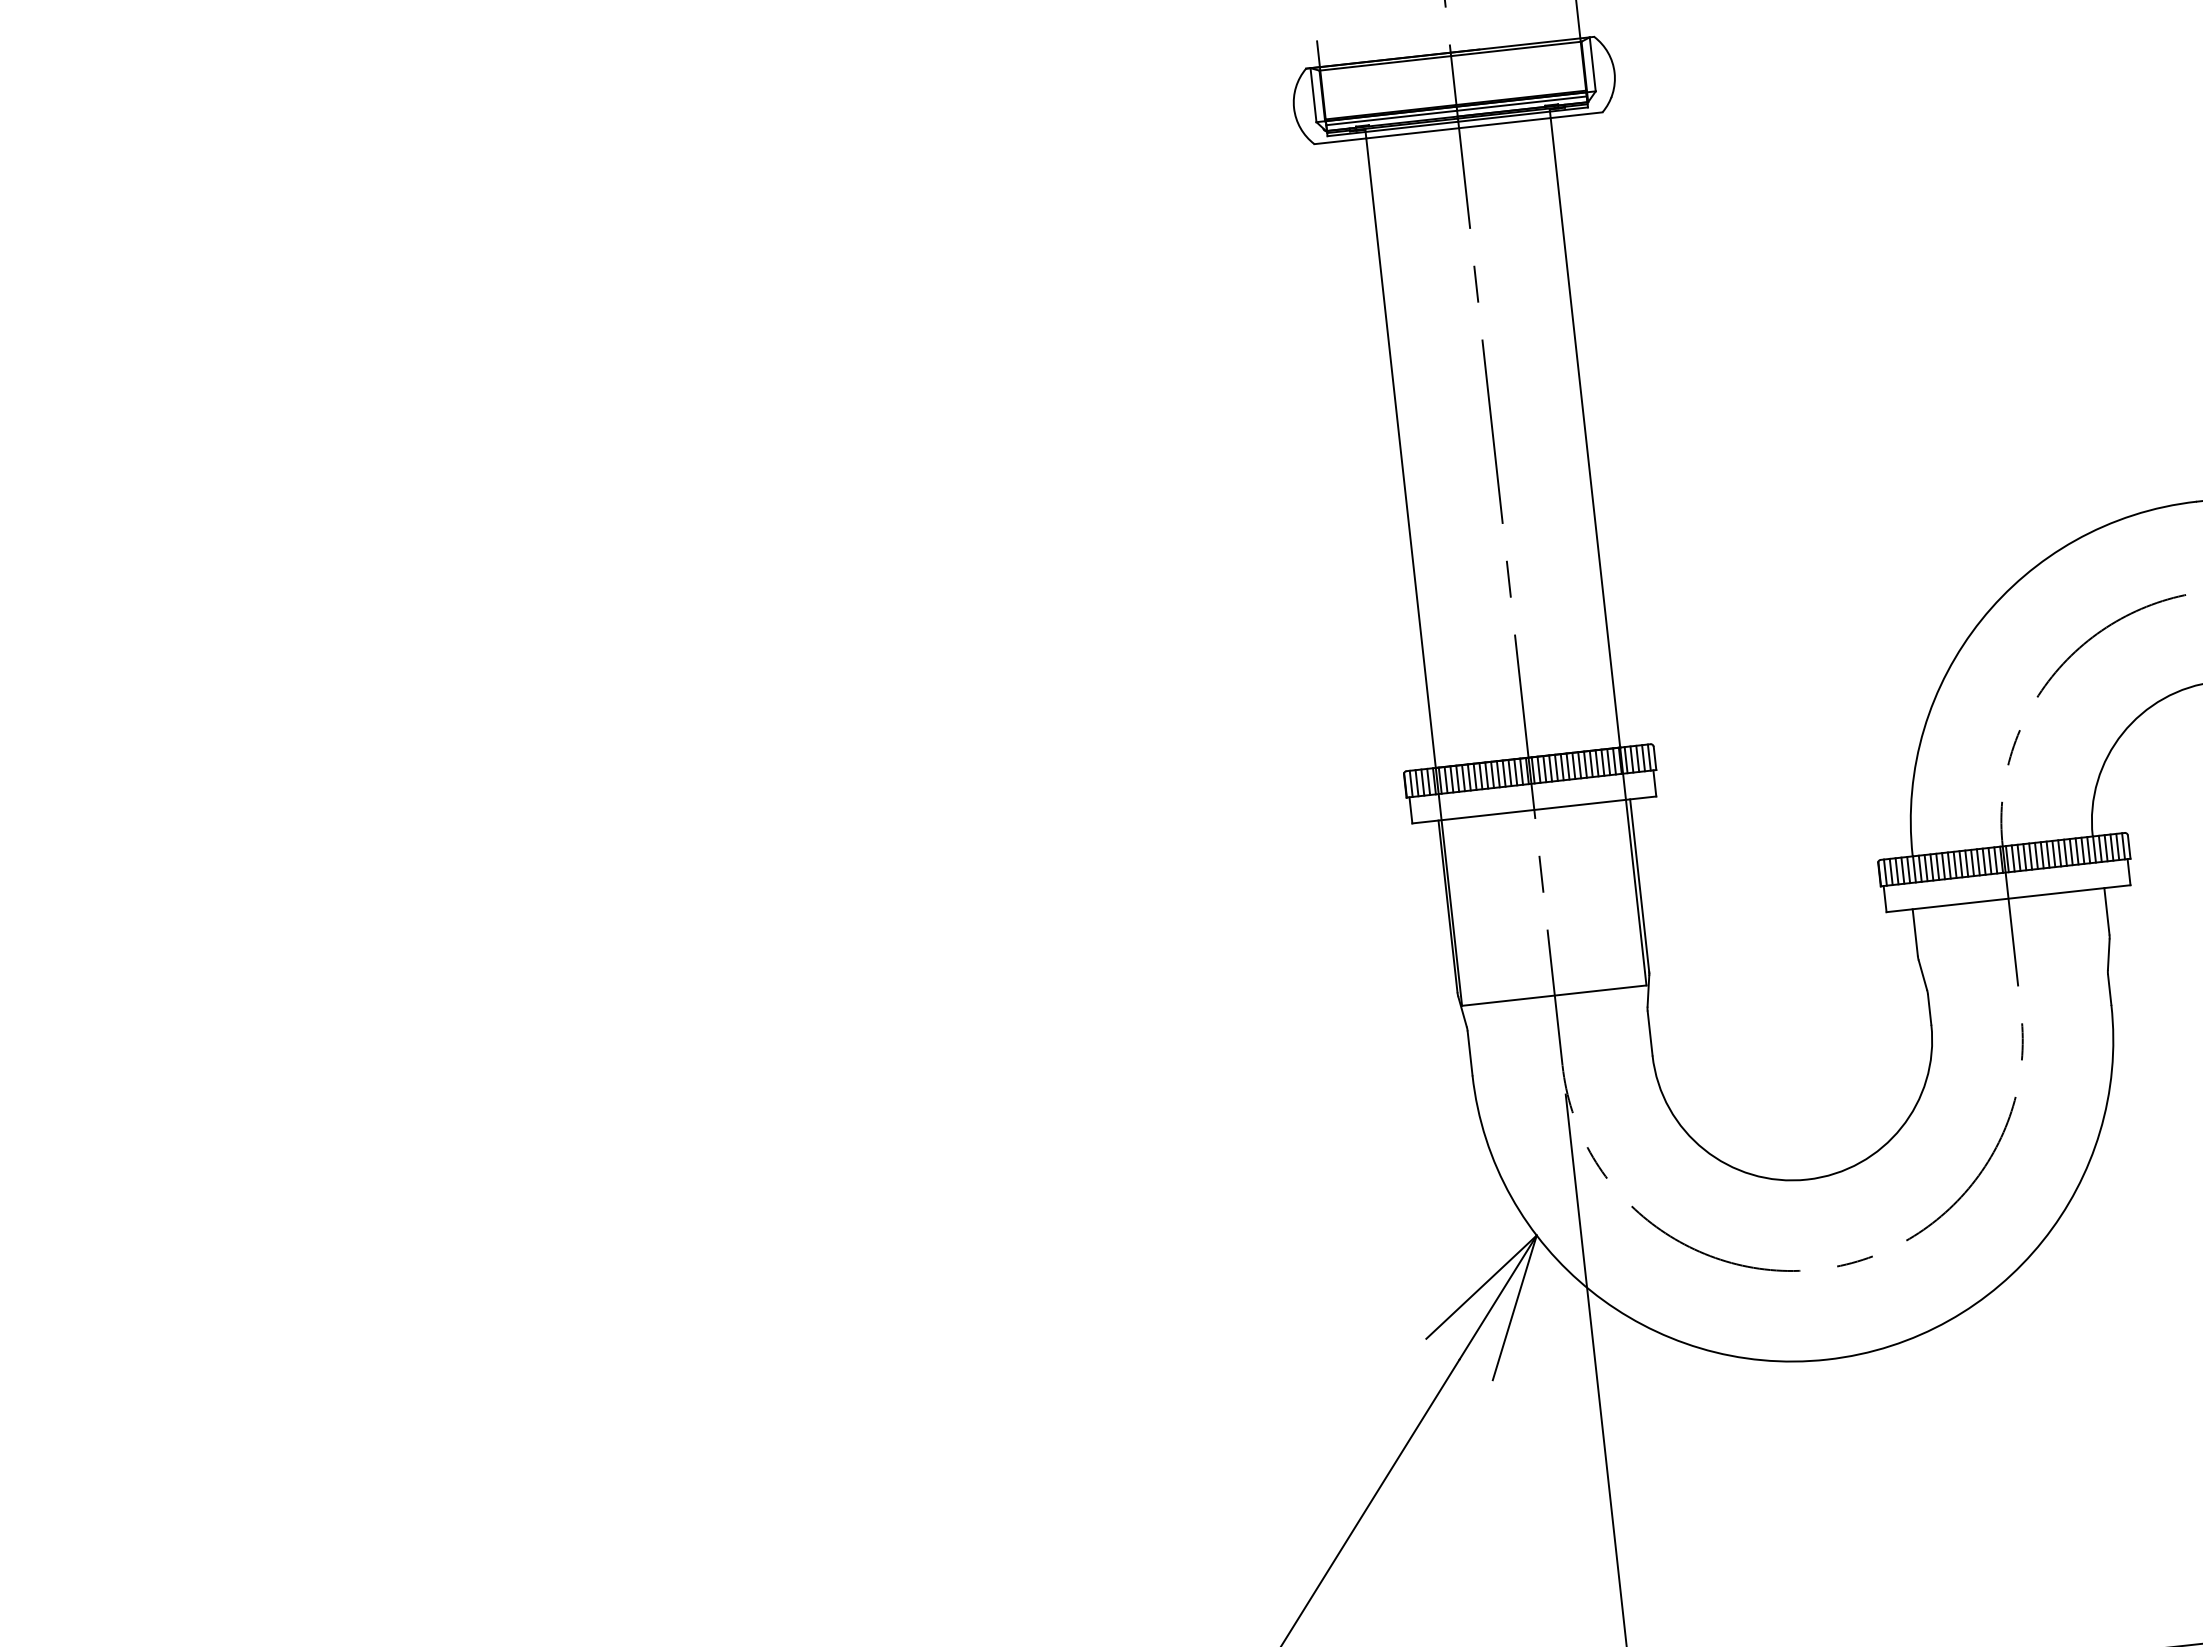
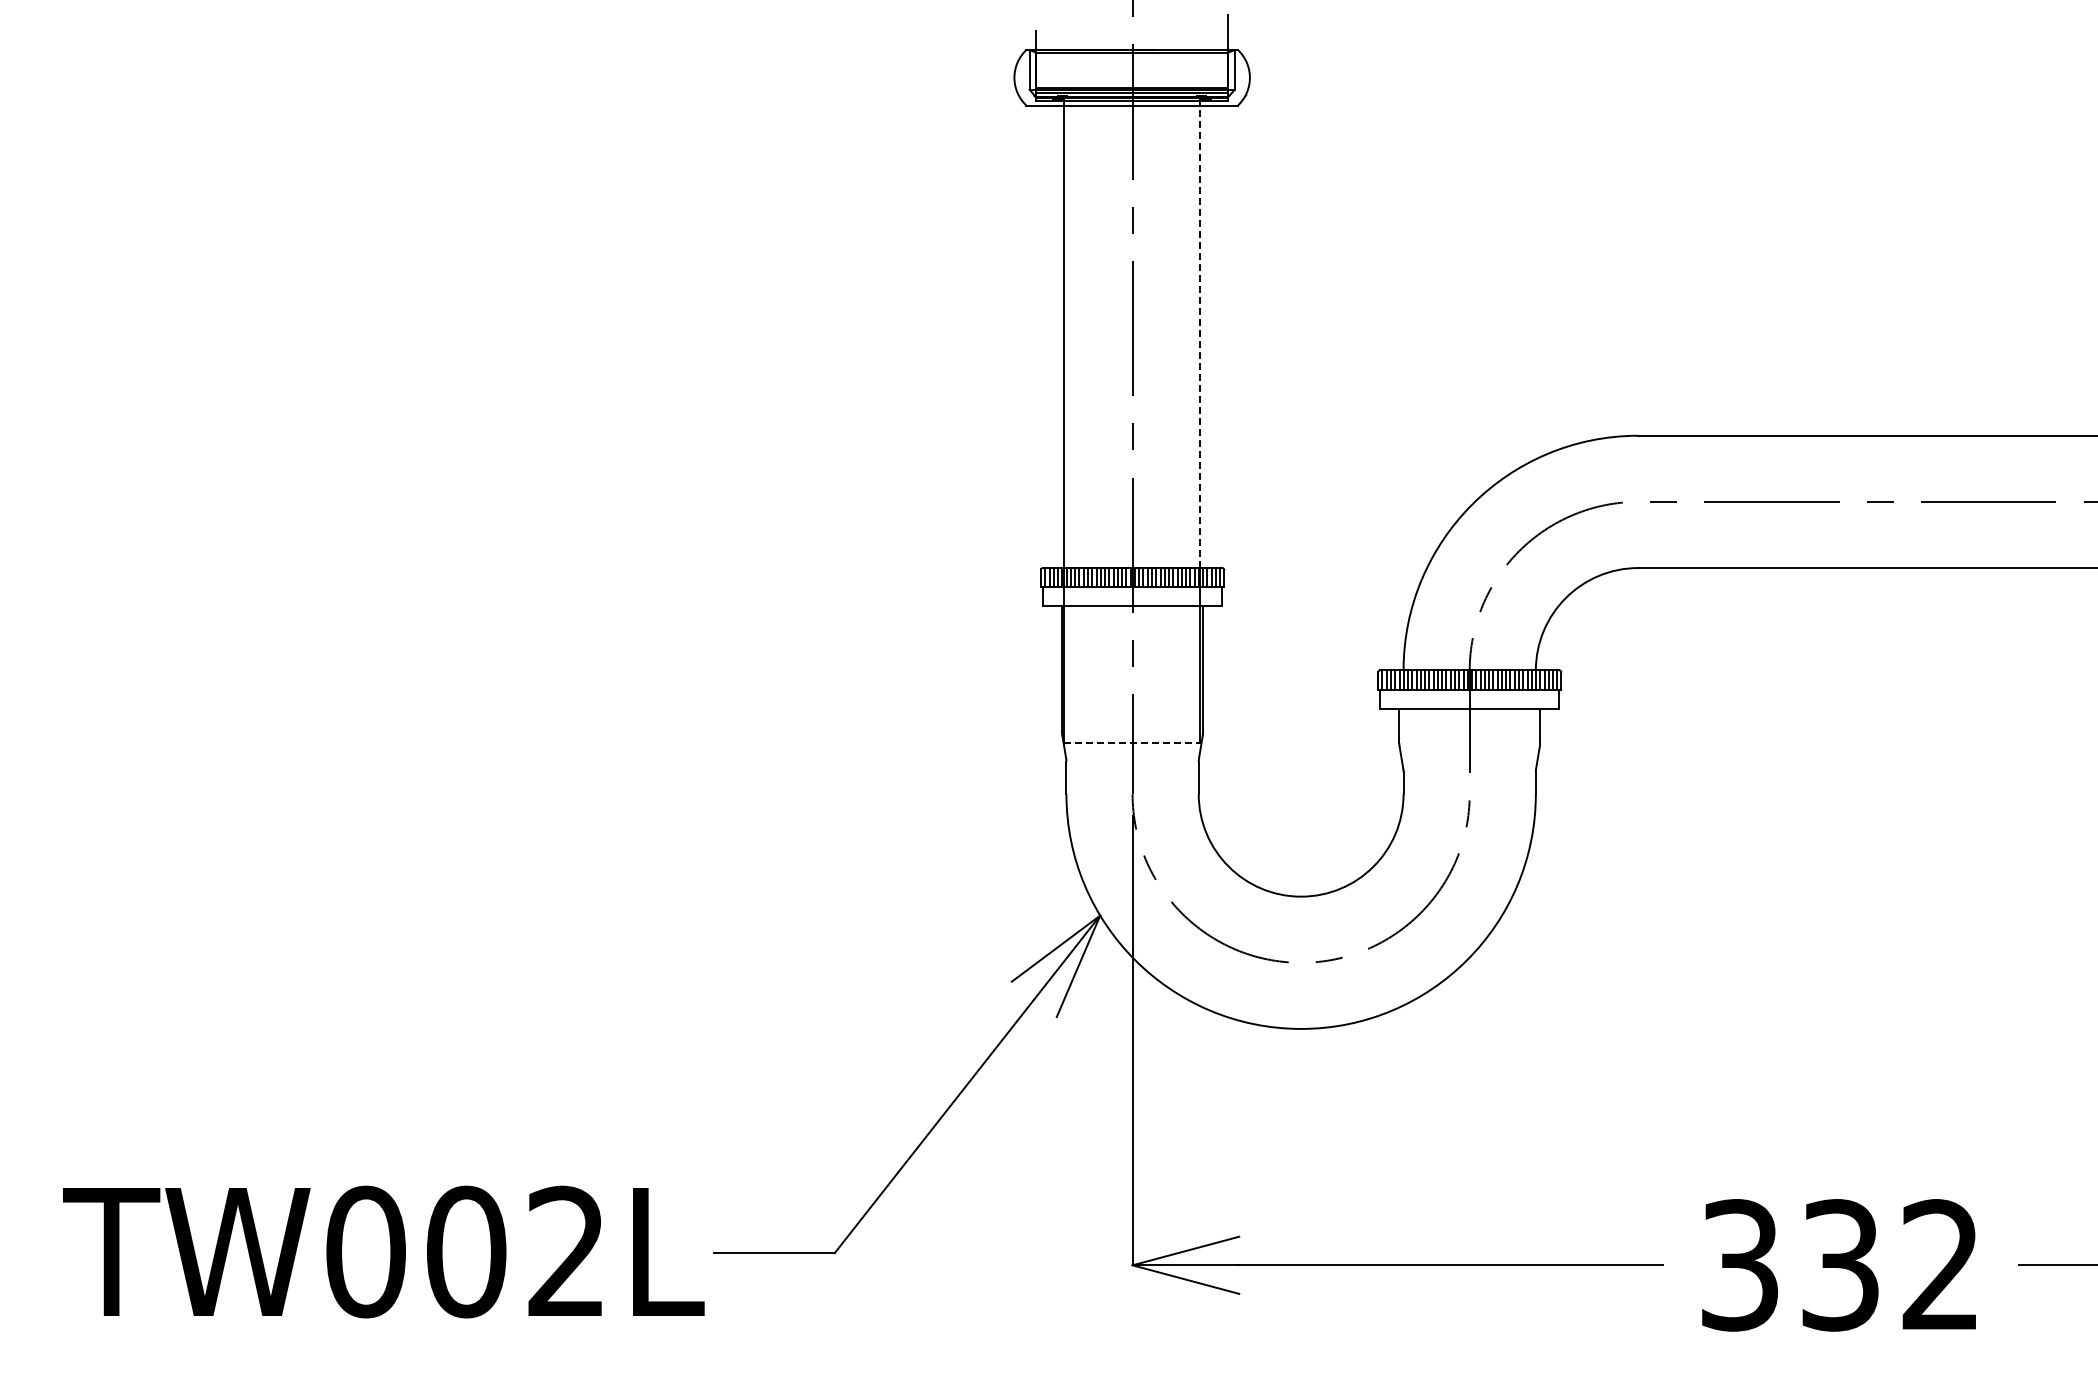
line: (1584, 428) -> (1199, 333), solid -> dashed
line: (1554, 995) -> (1132, 742), solid -> dashed

